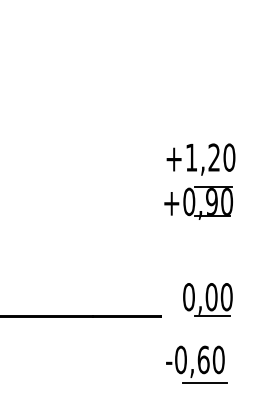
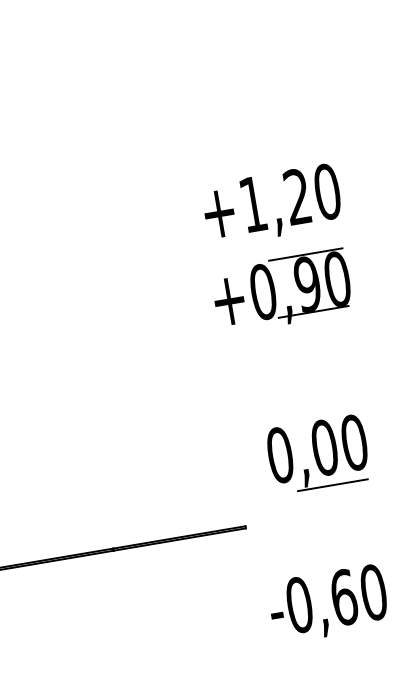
part: (207, 299) -> (317, 453), moved
line: (204, 382) -> (353, 641), removed

